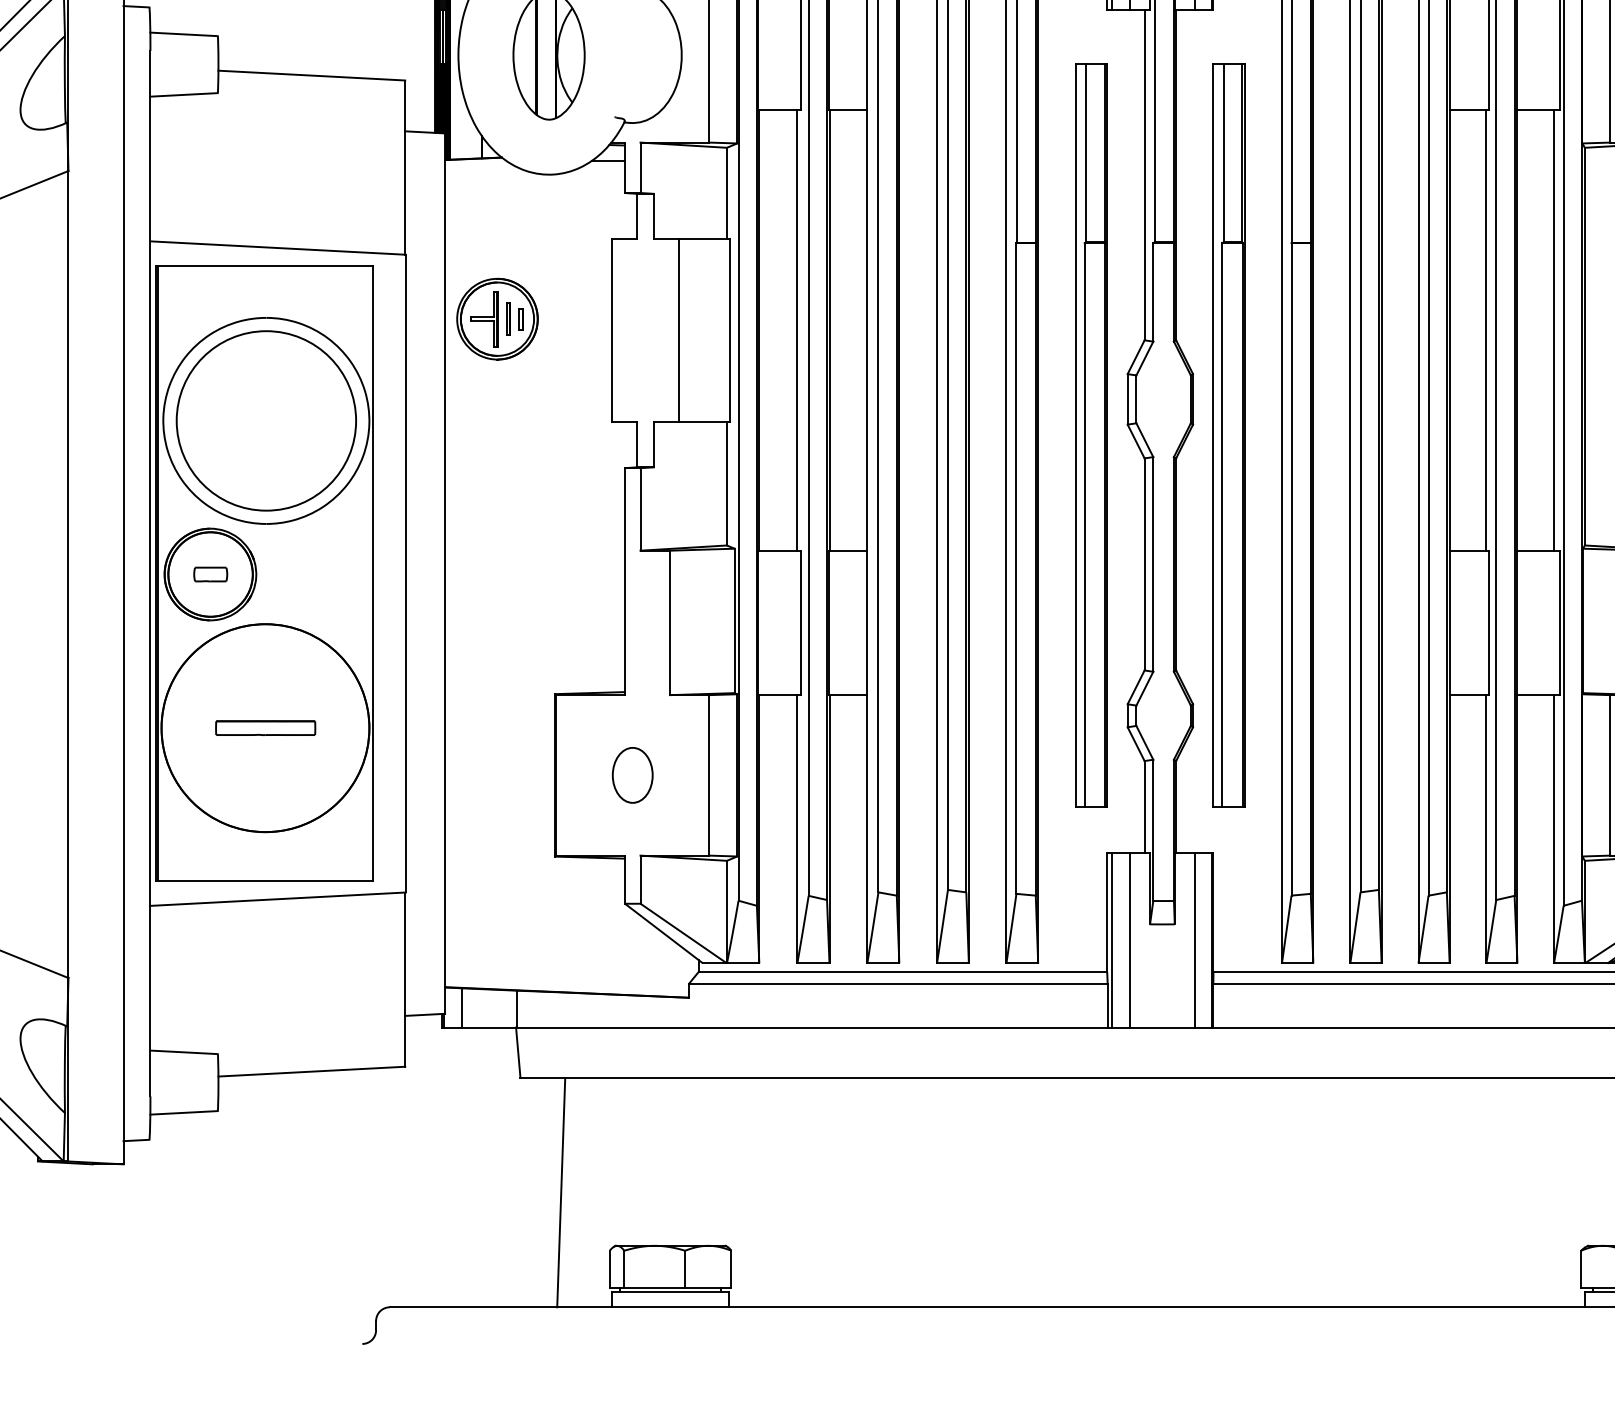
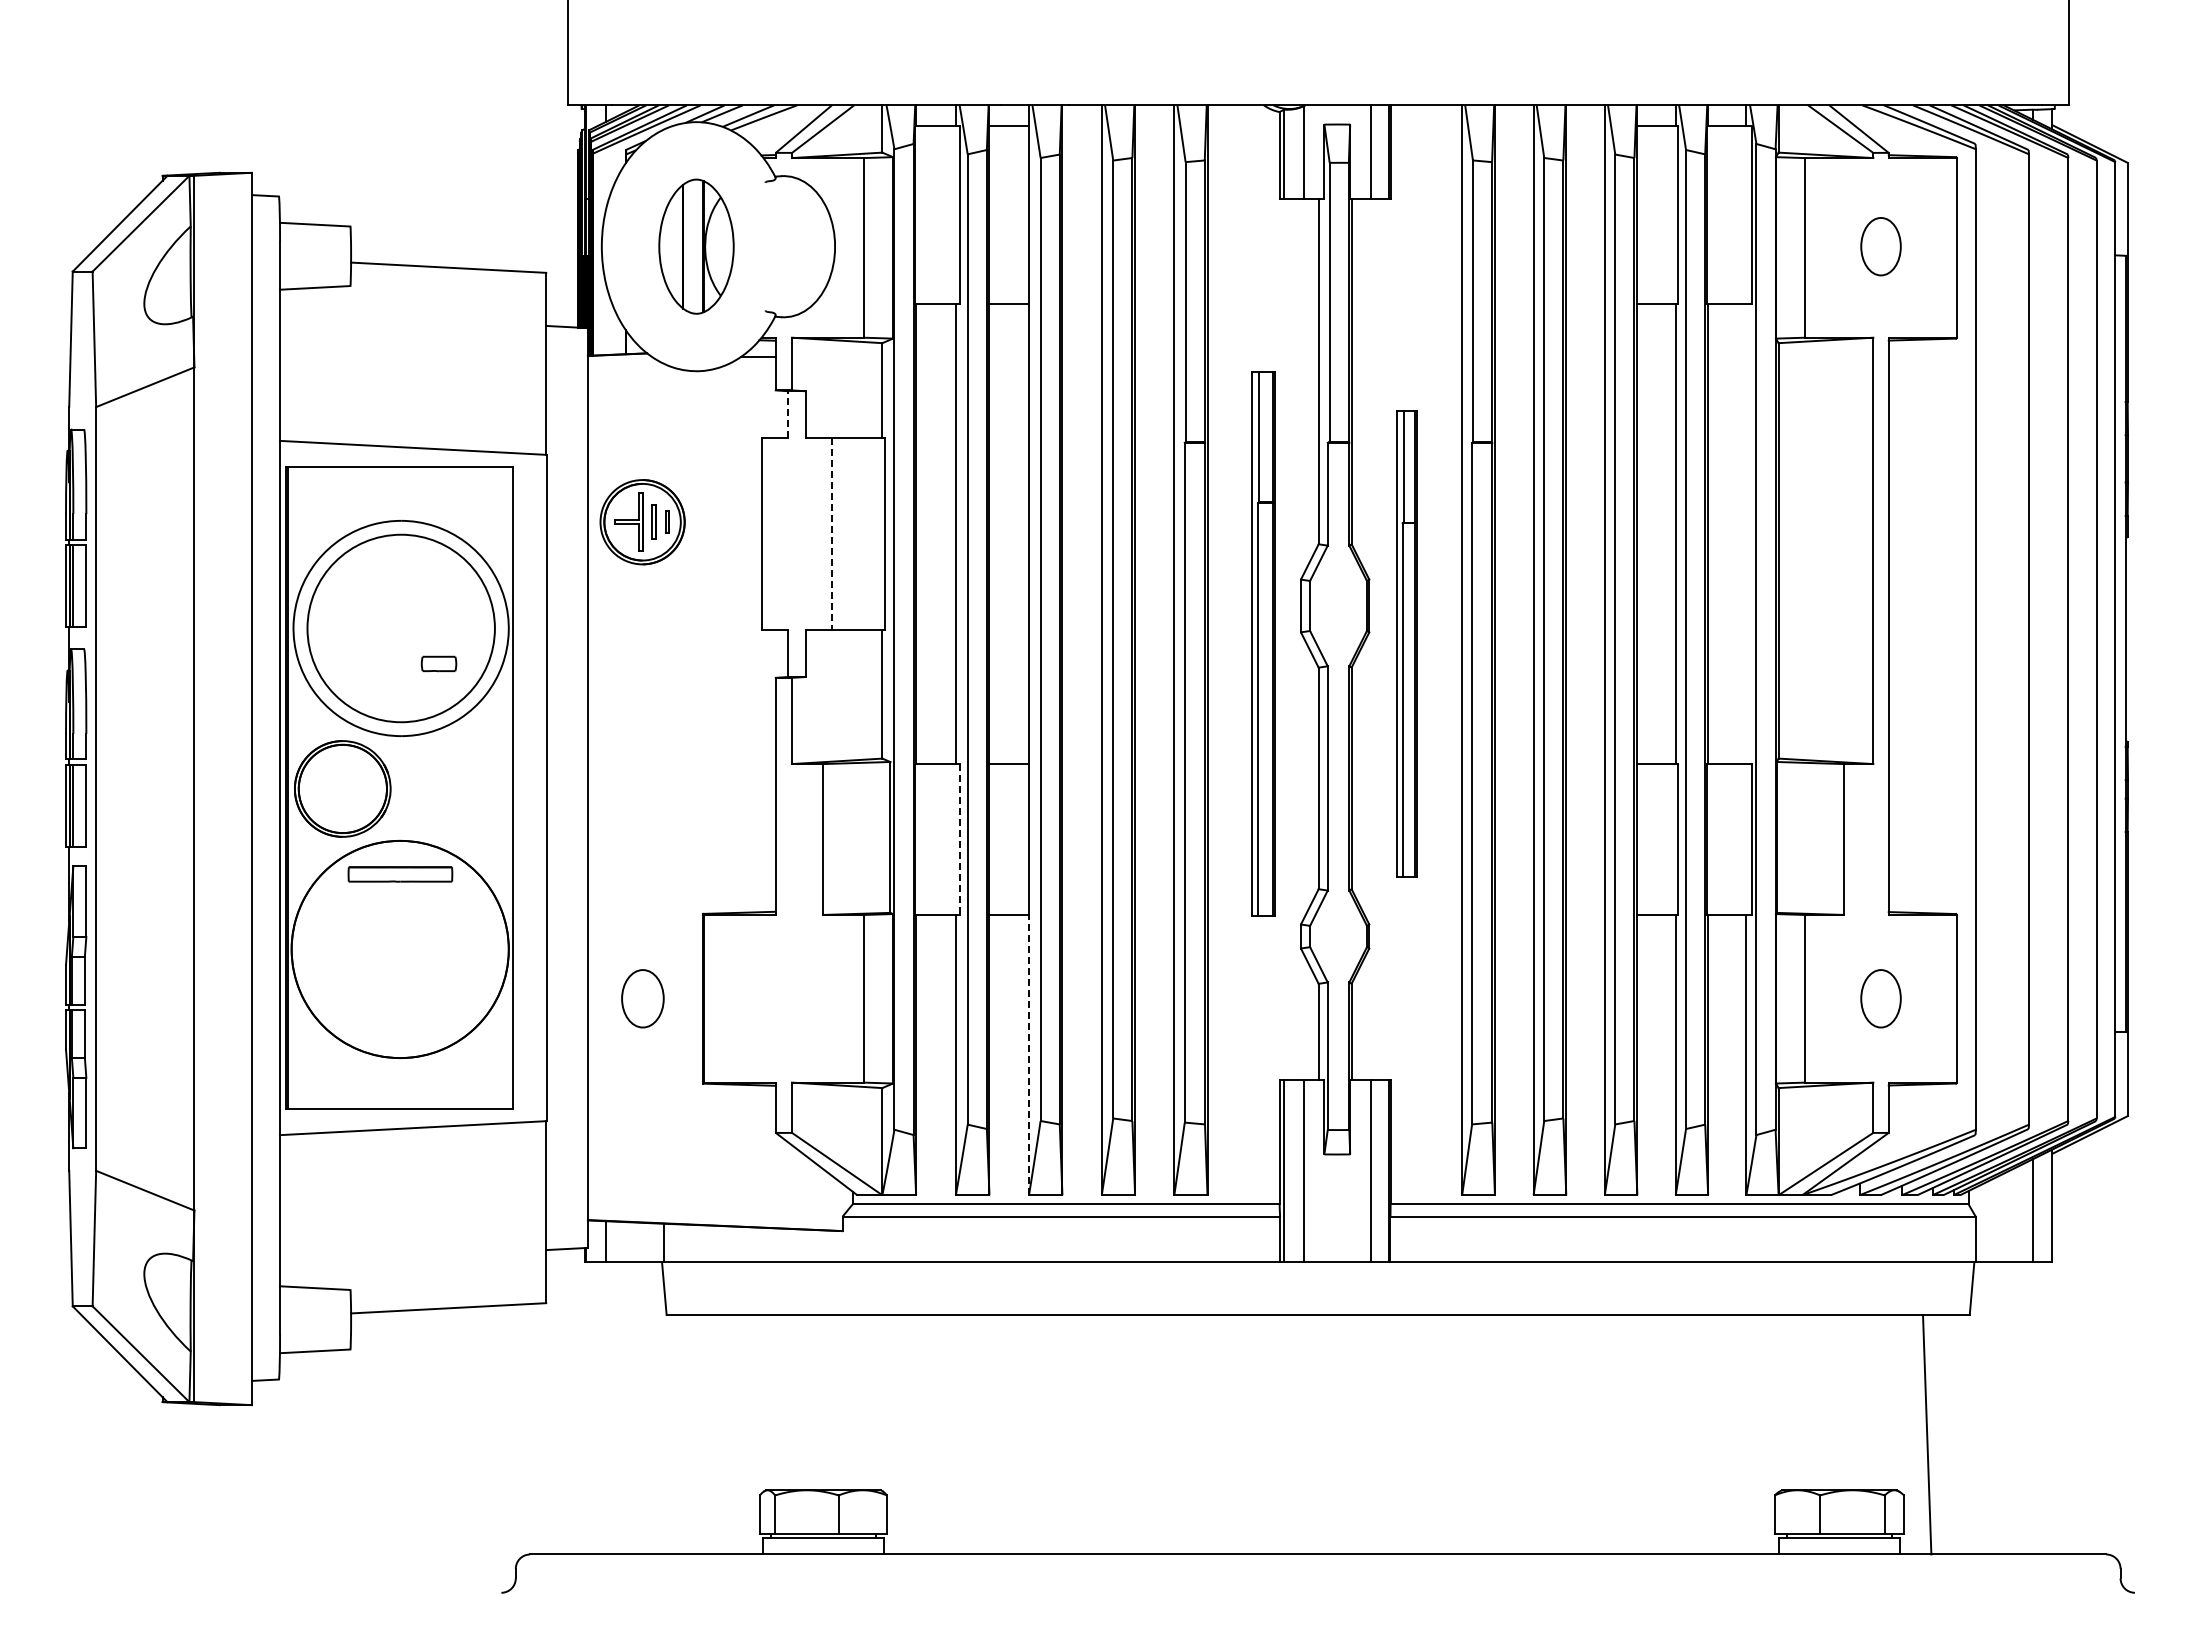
line: (637, 216) -> (788, 414), solid -> dashed
line: (678, 330) -> (831, 534), solid -> dashed
line: (1554, 330) -> (1746, 534), removed
part: (1091, 435) -> (1263, 643), size x0.7
part: (1228, 435) -> (1406, 643), size x0.6
part: (210, 574) -> (438, 663), moved
line: (800, 623) -> (959, 840), solid -> dashed
part: (265, 728) -> (400, 874), moved
part: (632, 775) -> (642, 998), moved
line: (867, 828) -> (1029, 1054), solid -> dashed
line: (561, 1192) -> (709, 1434), removed

